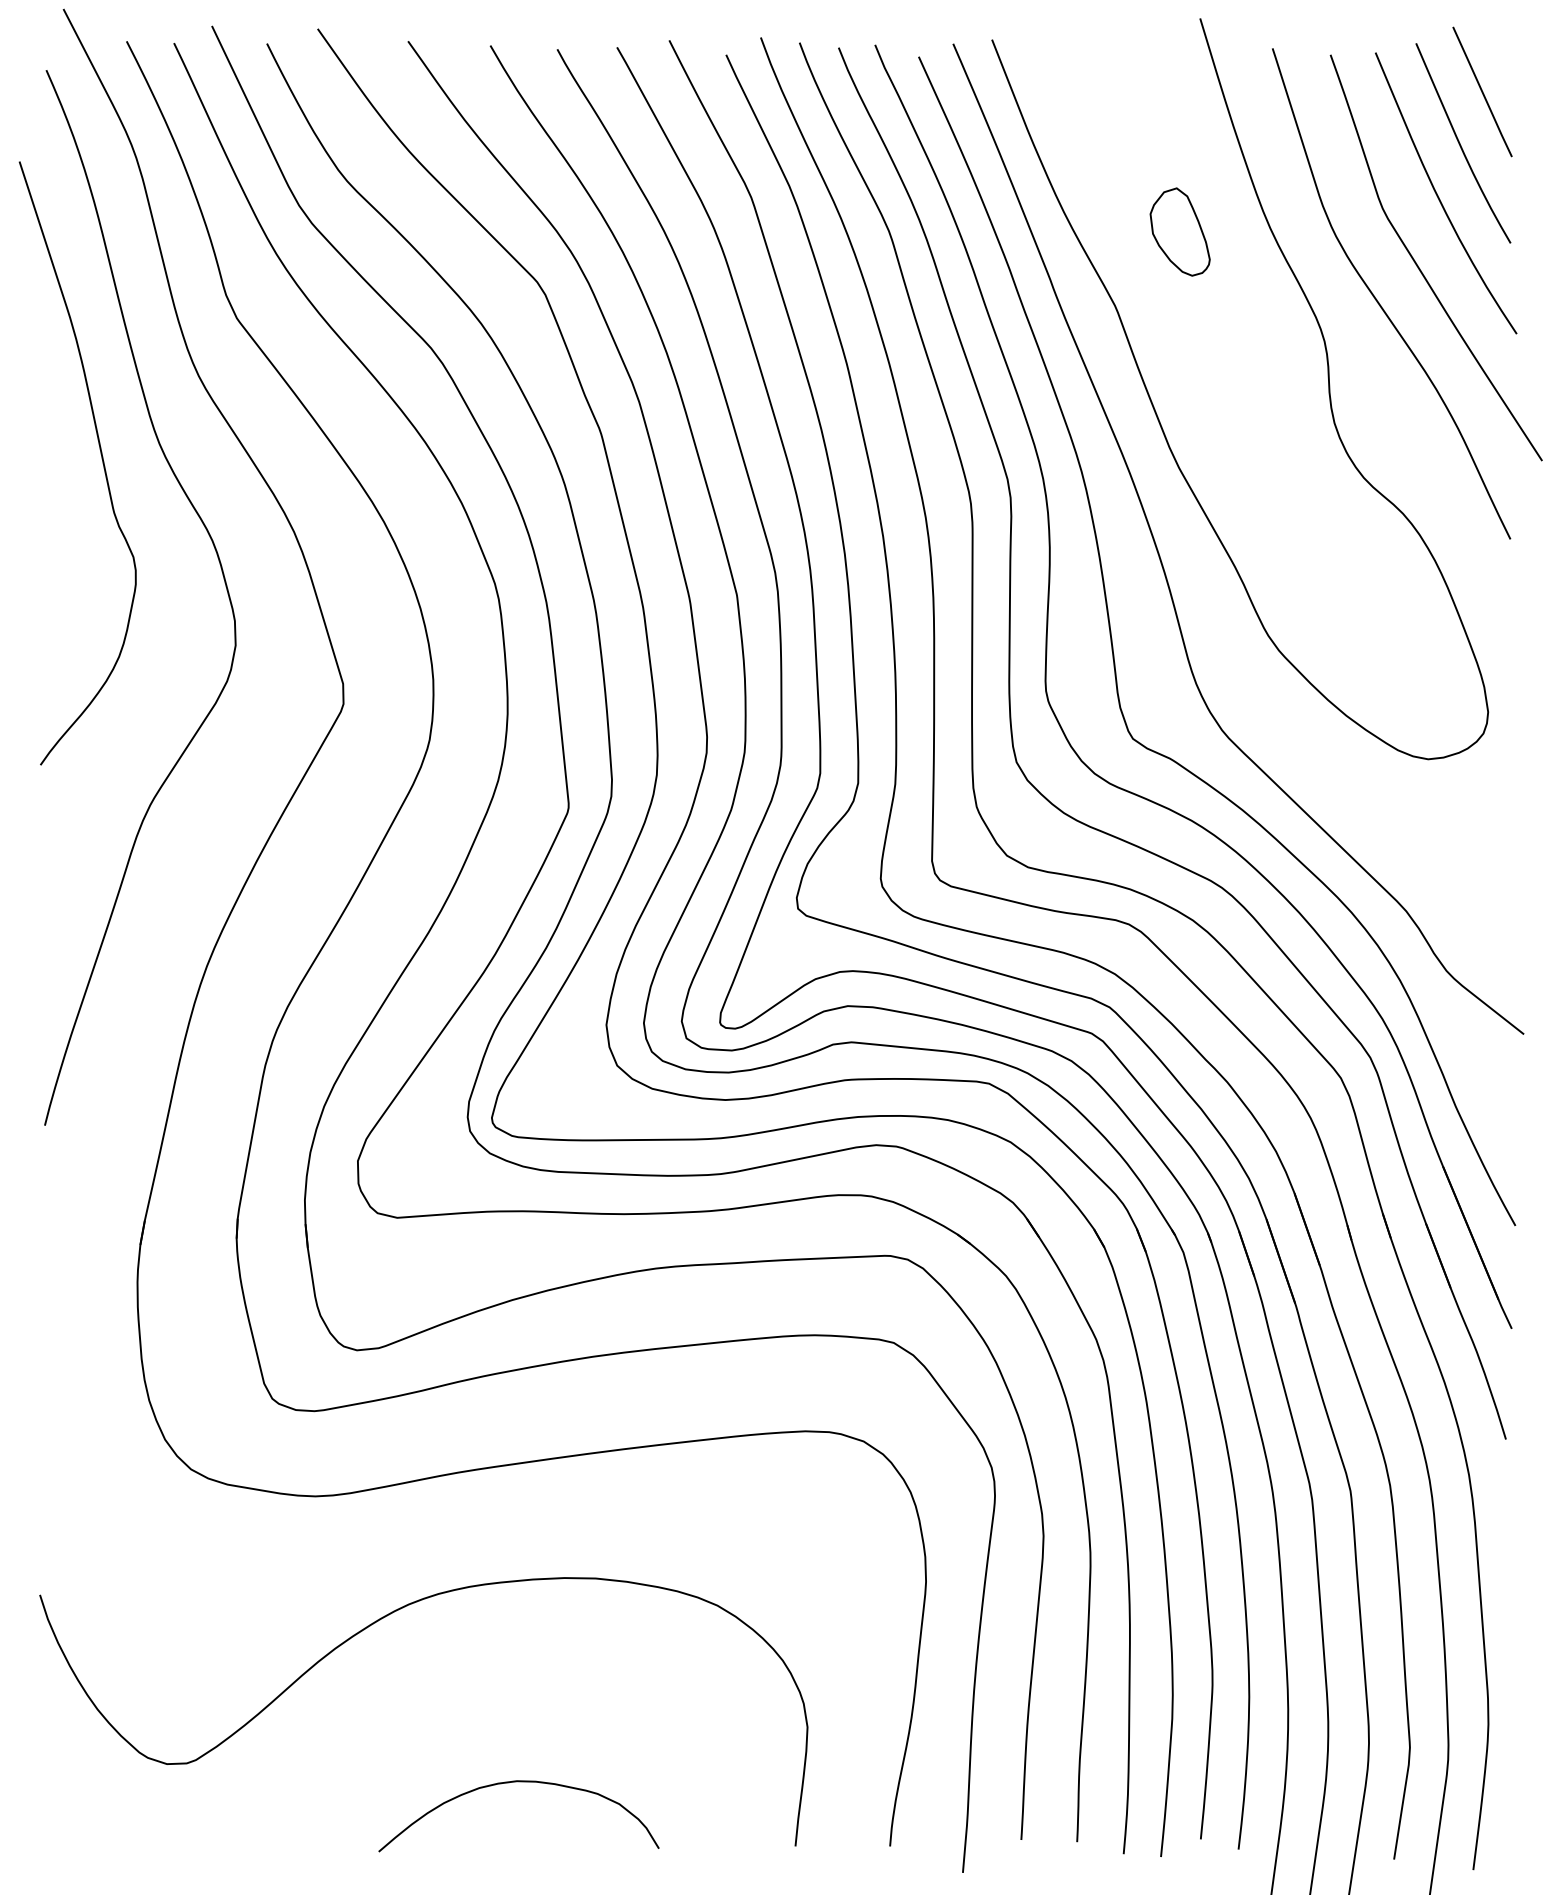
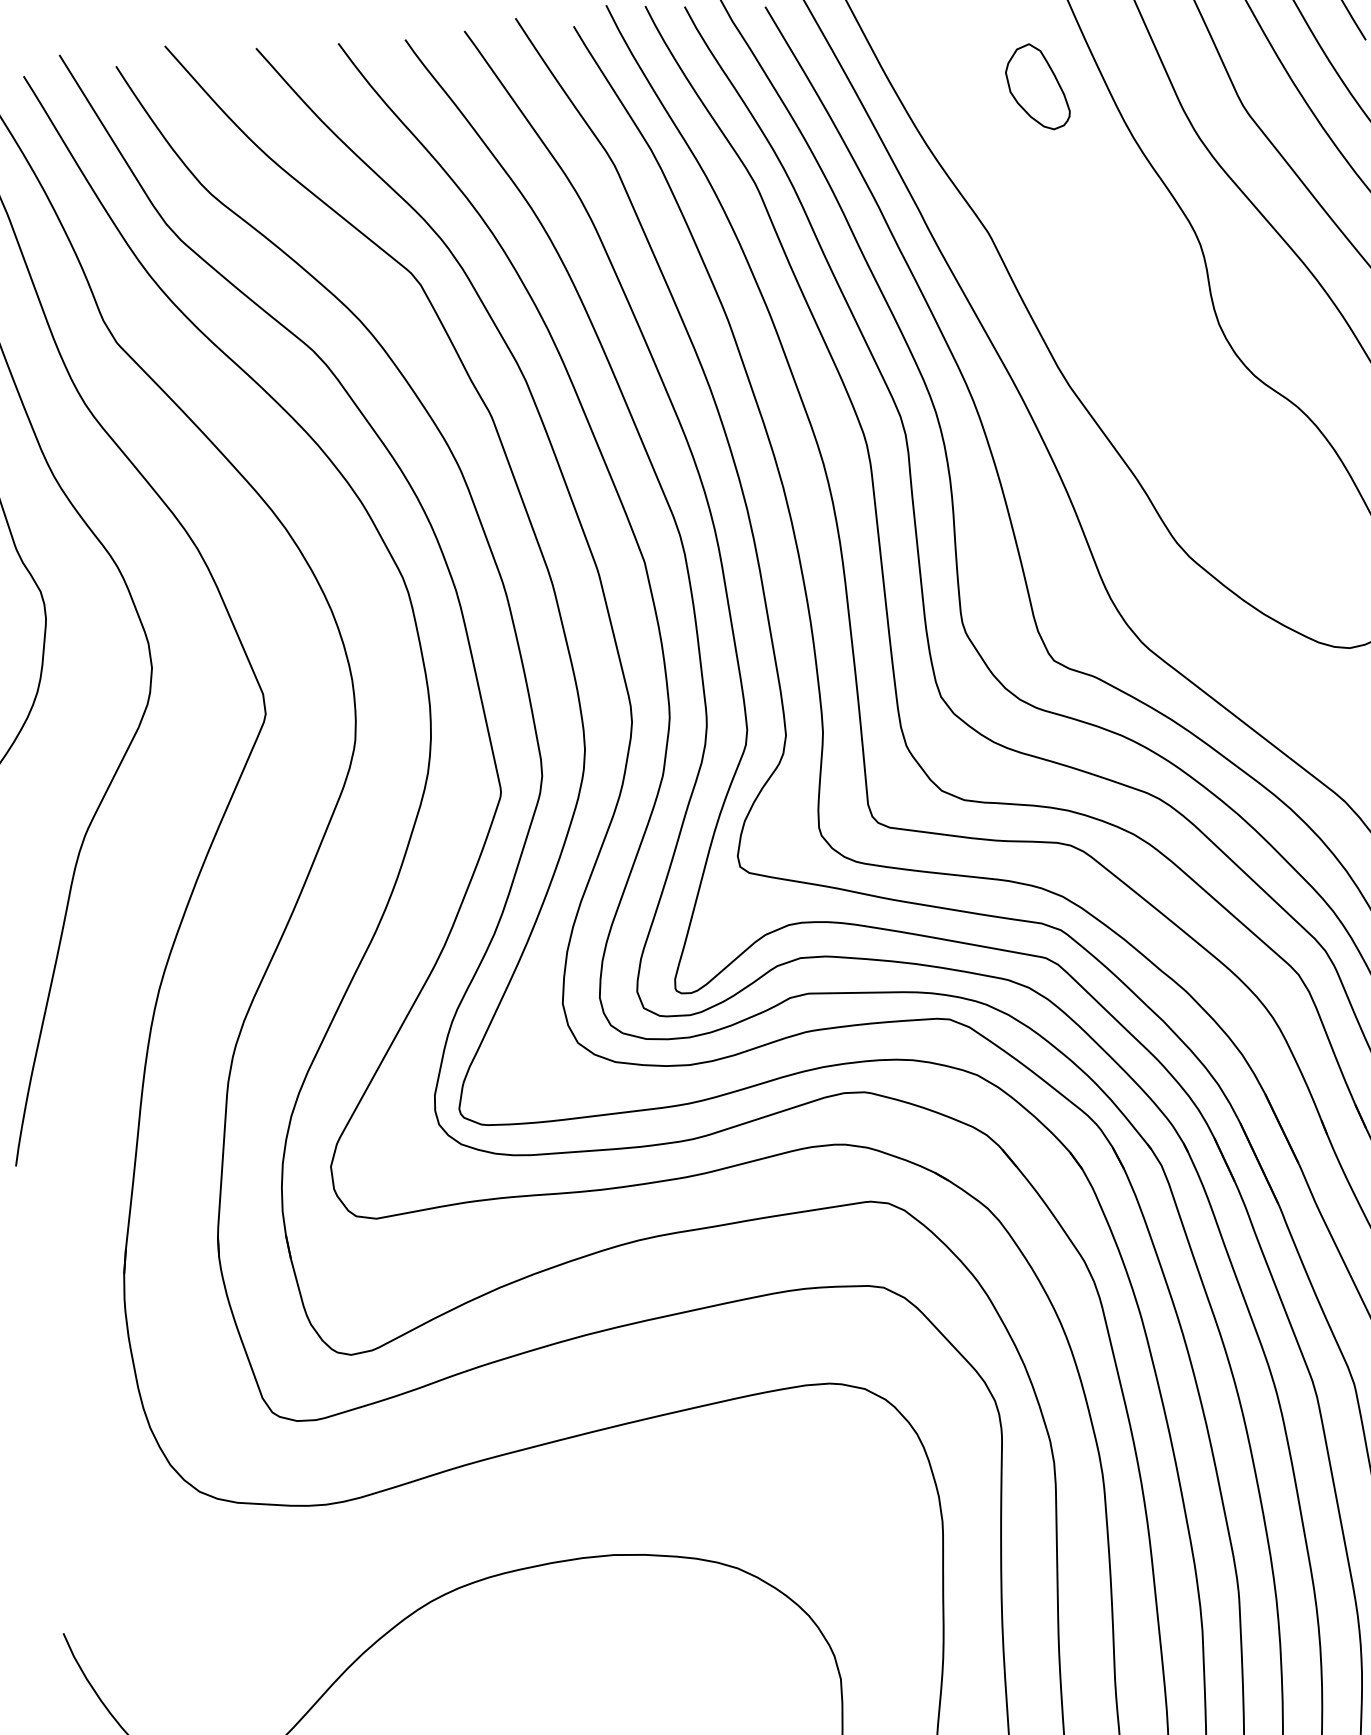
part: (1179, 231) -> (1036, 86), moved

